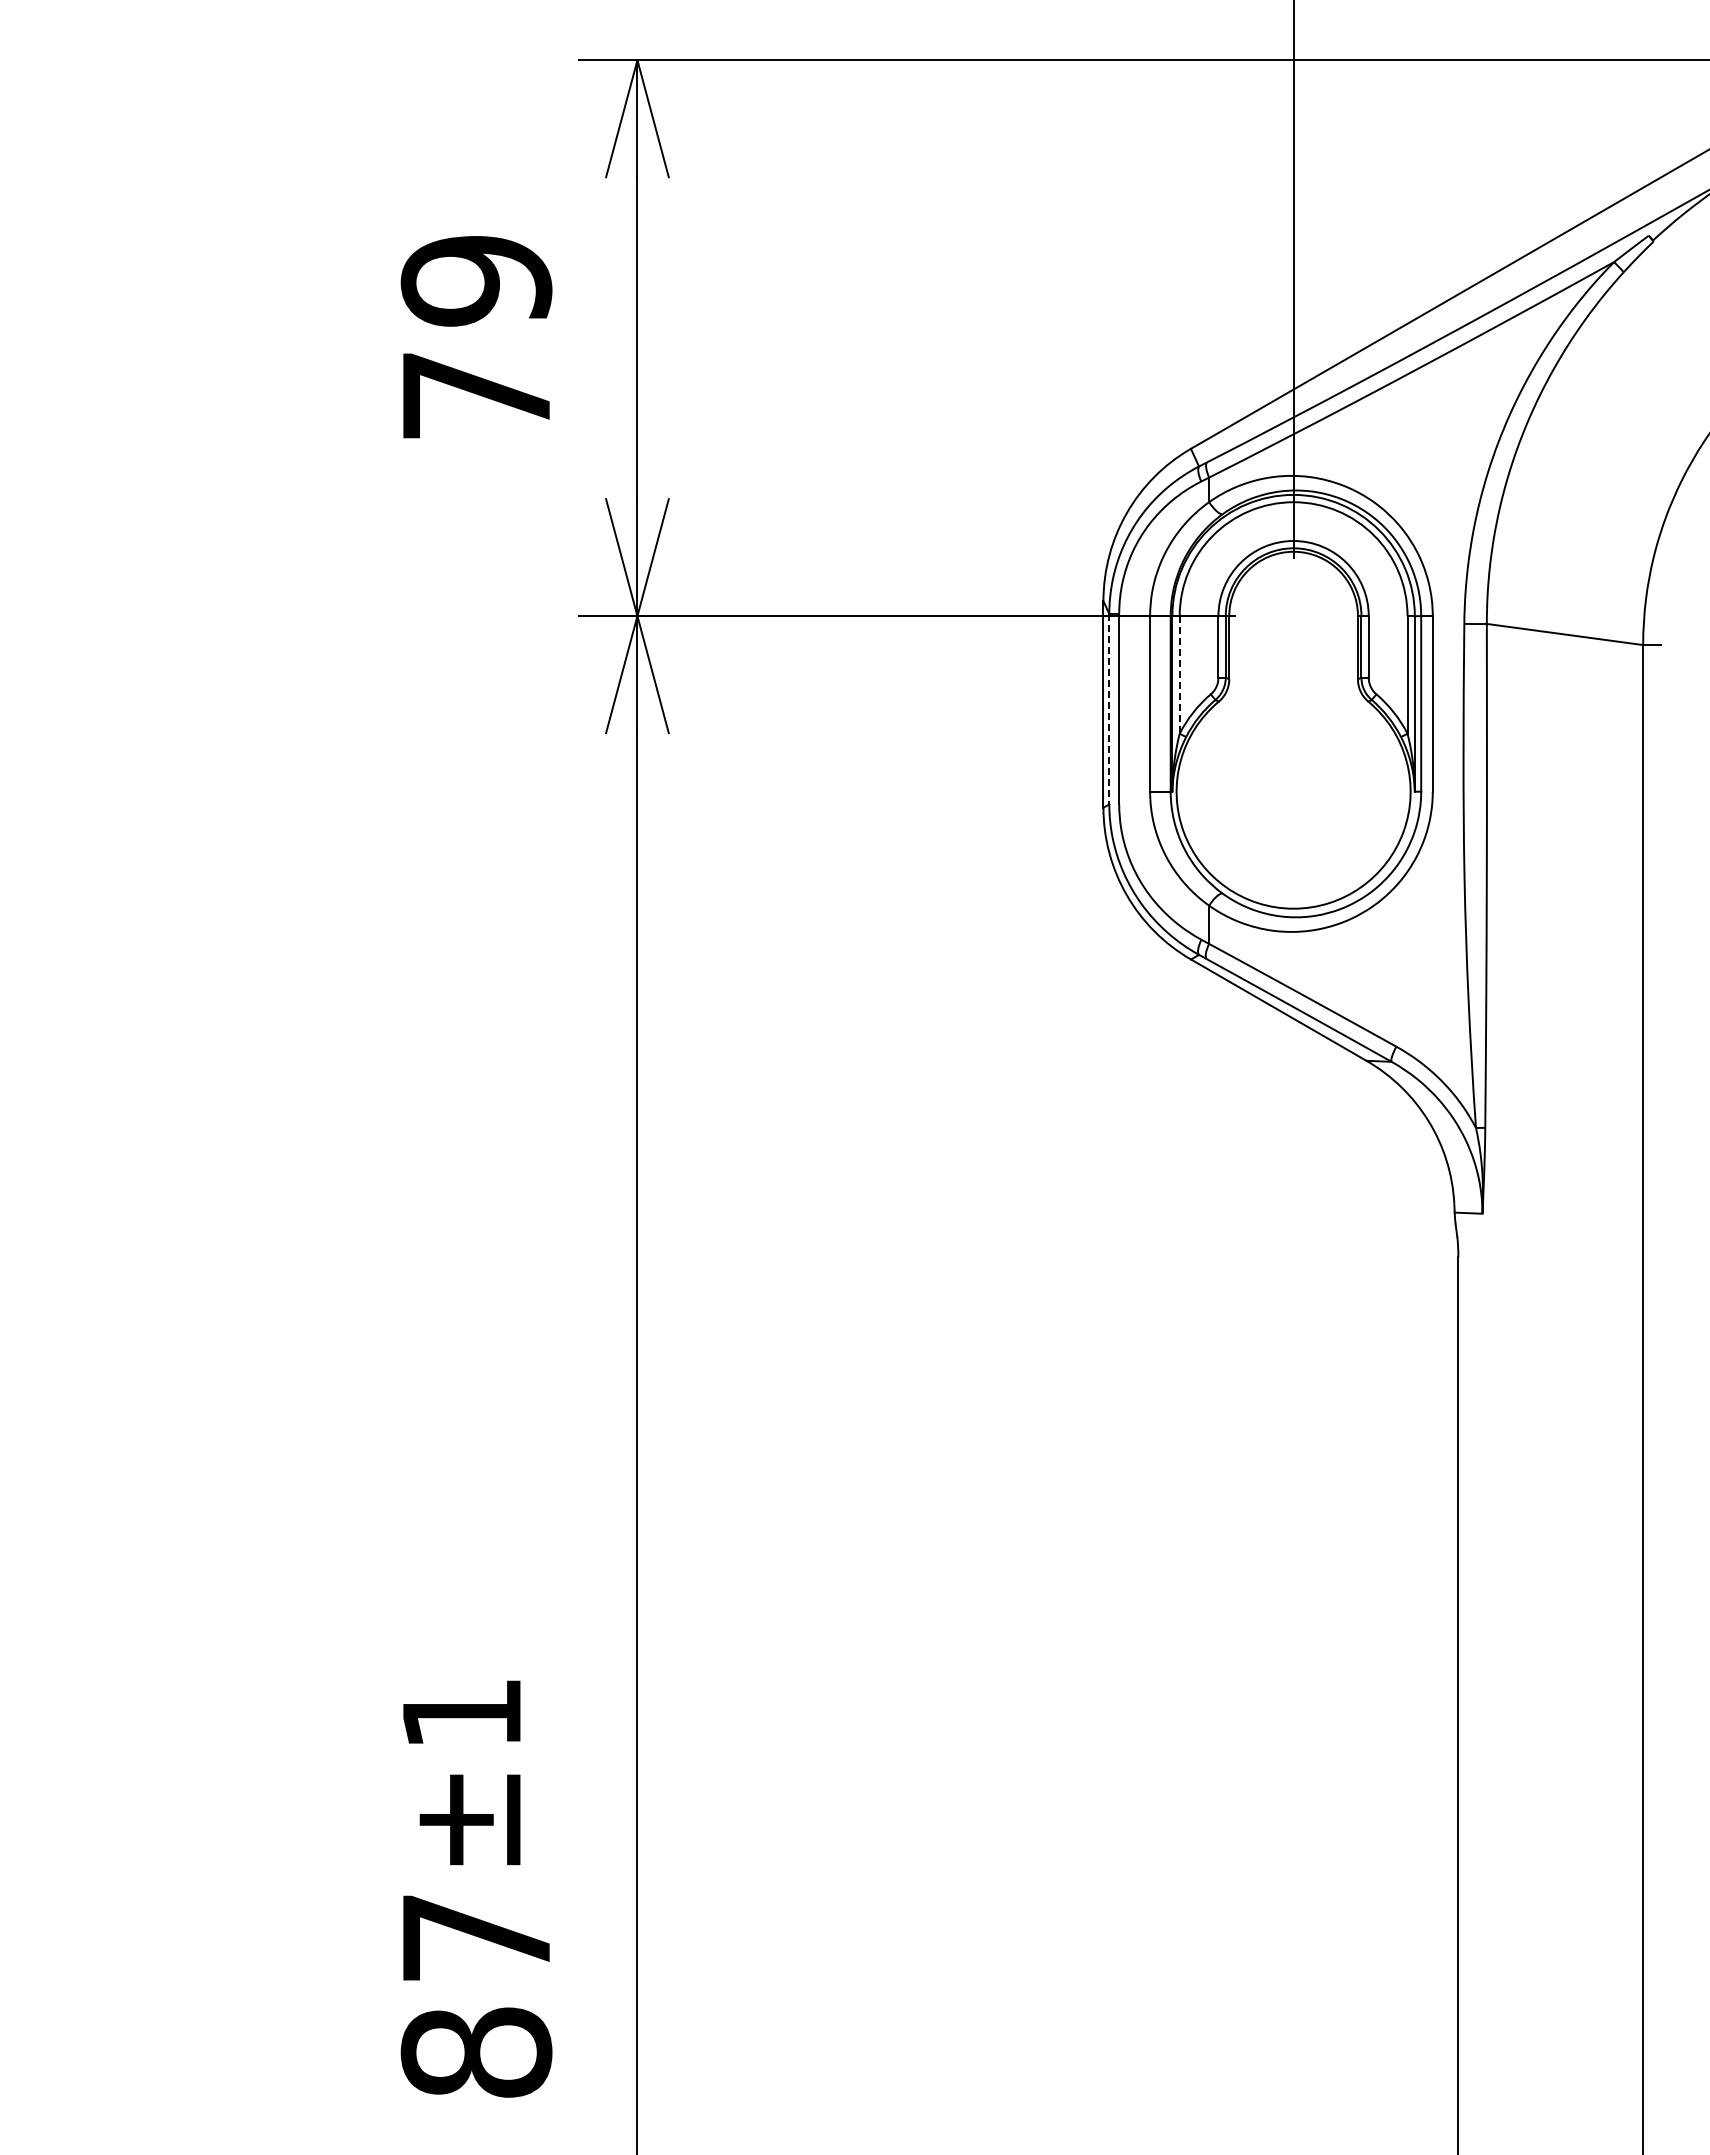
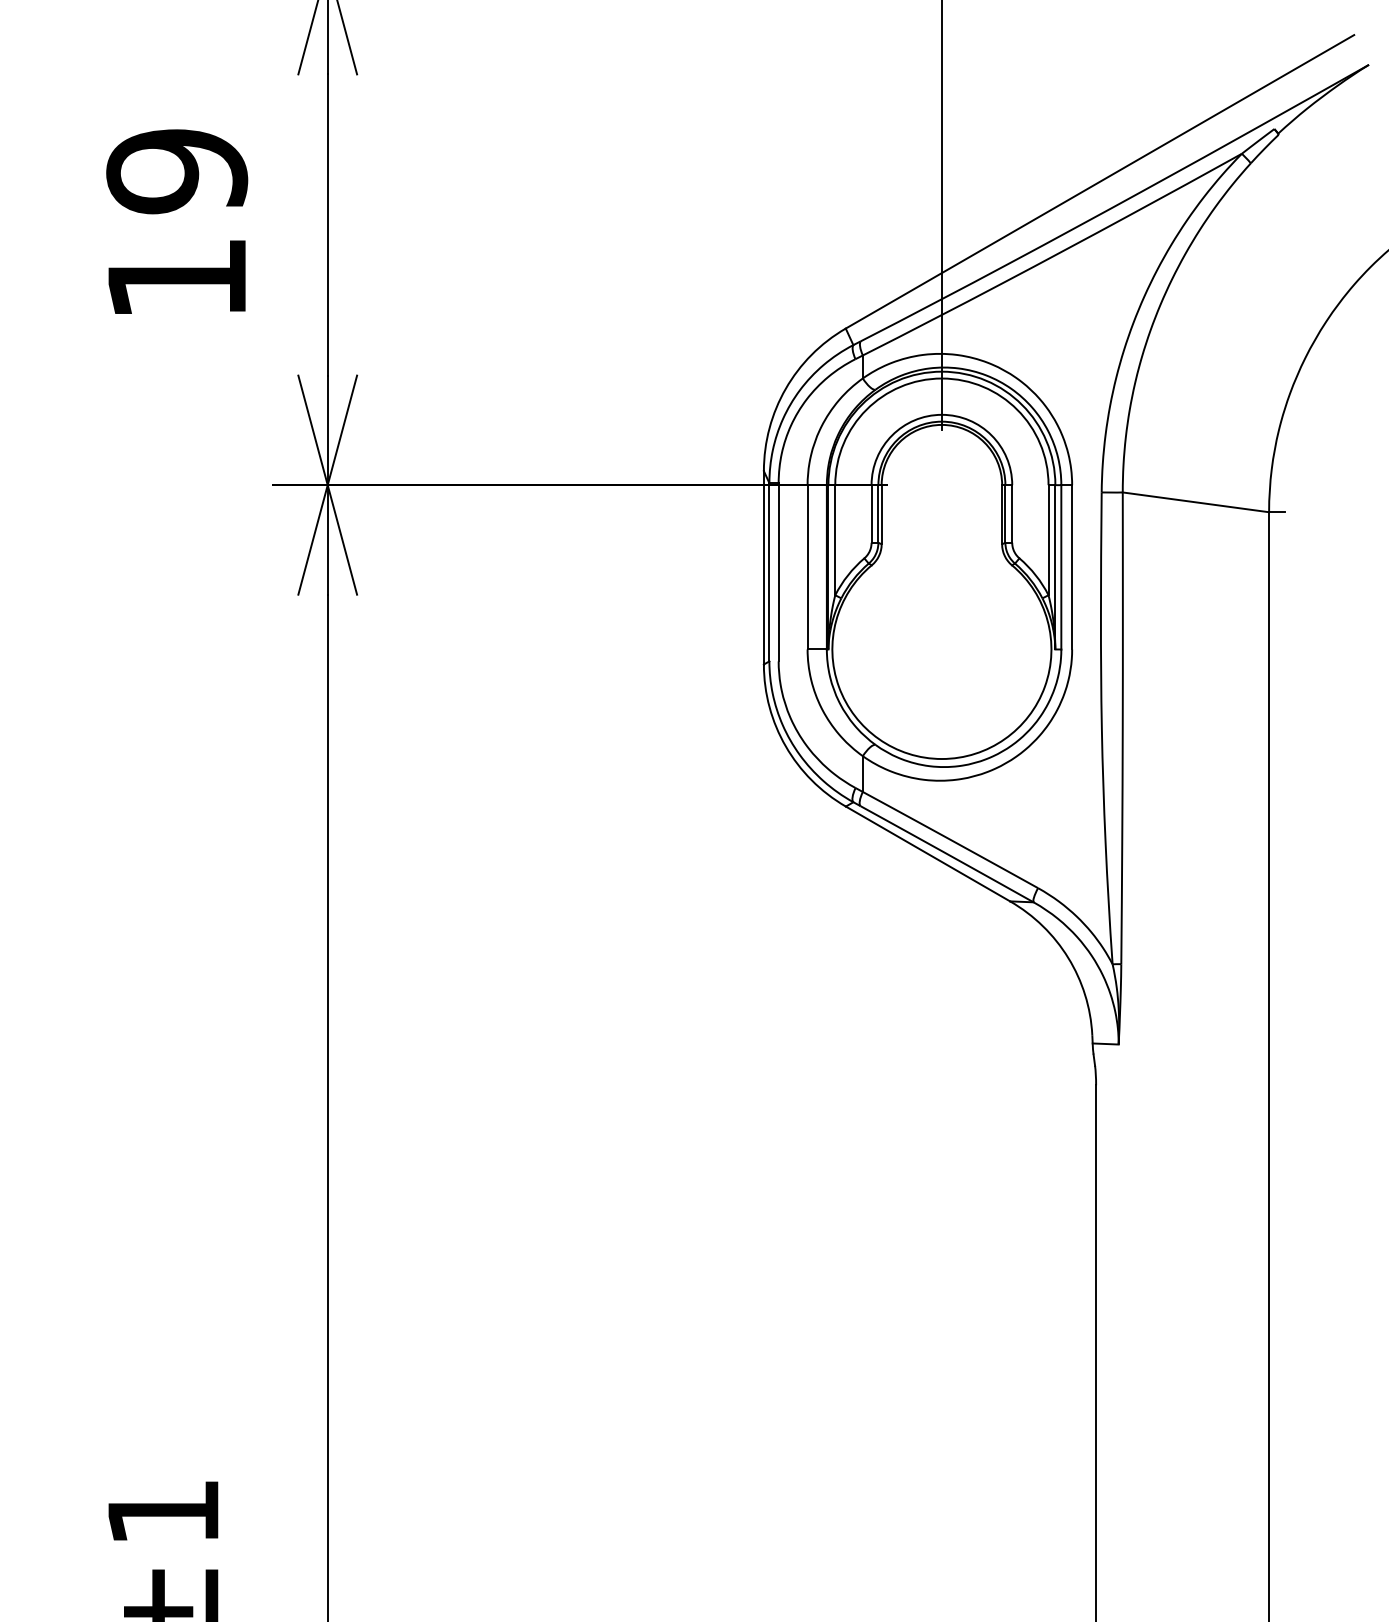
text: (476, 395) -> (177, 278), 79 -> 19
line: (1179, 674) -> (835, 539), dashed -> solid
line: (1109, 709) -> (769, 572), dashed -> solid

